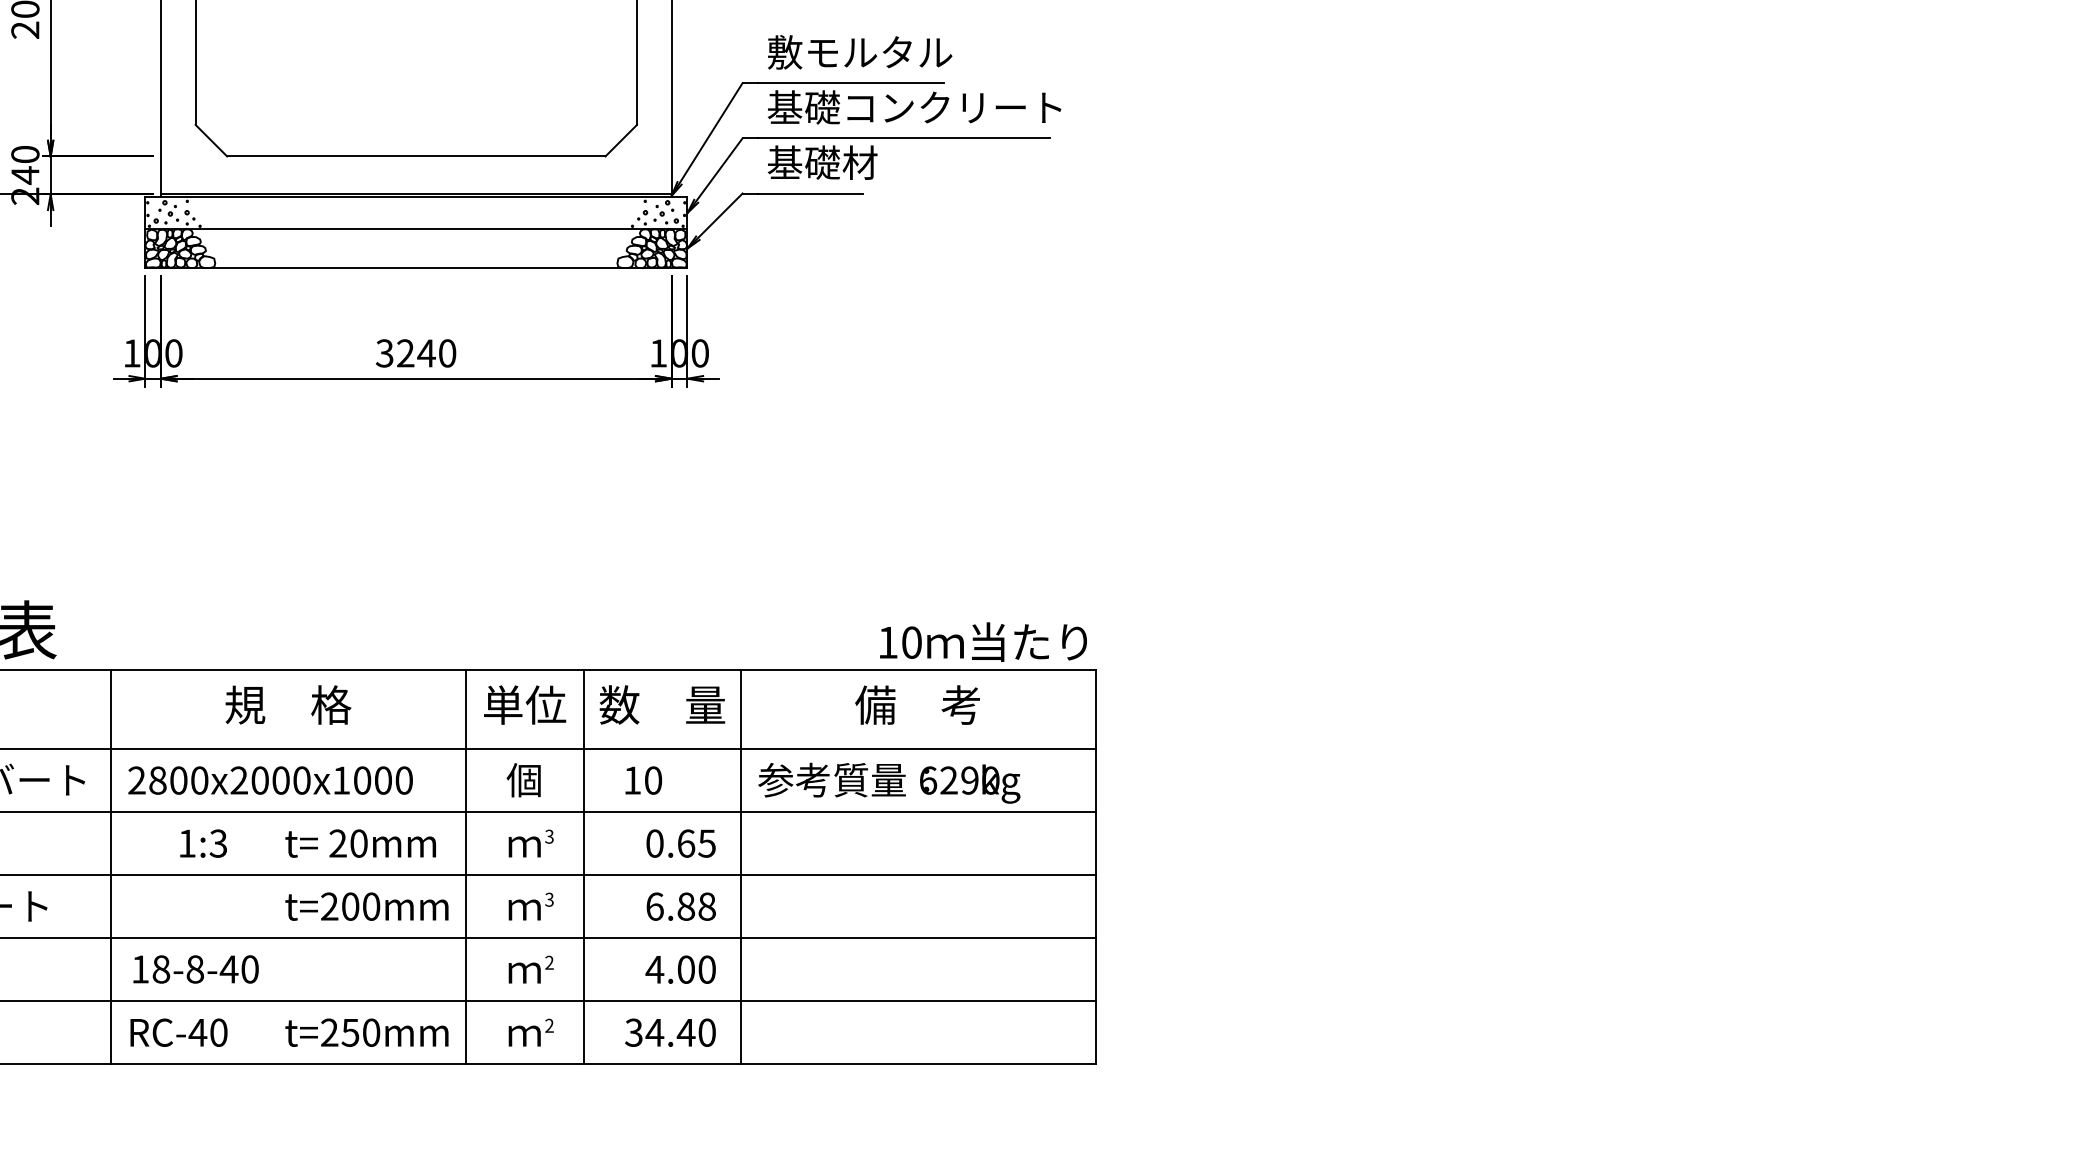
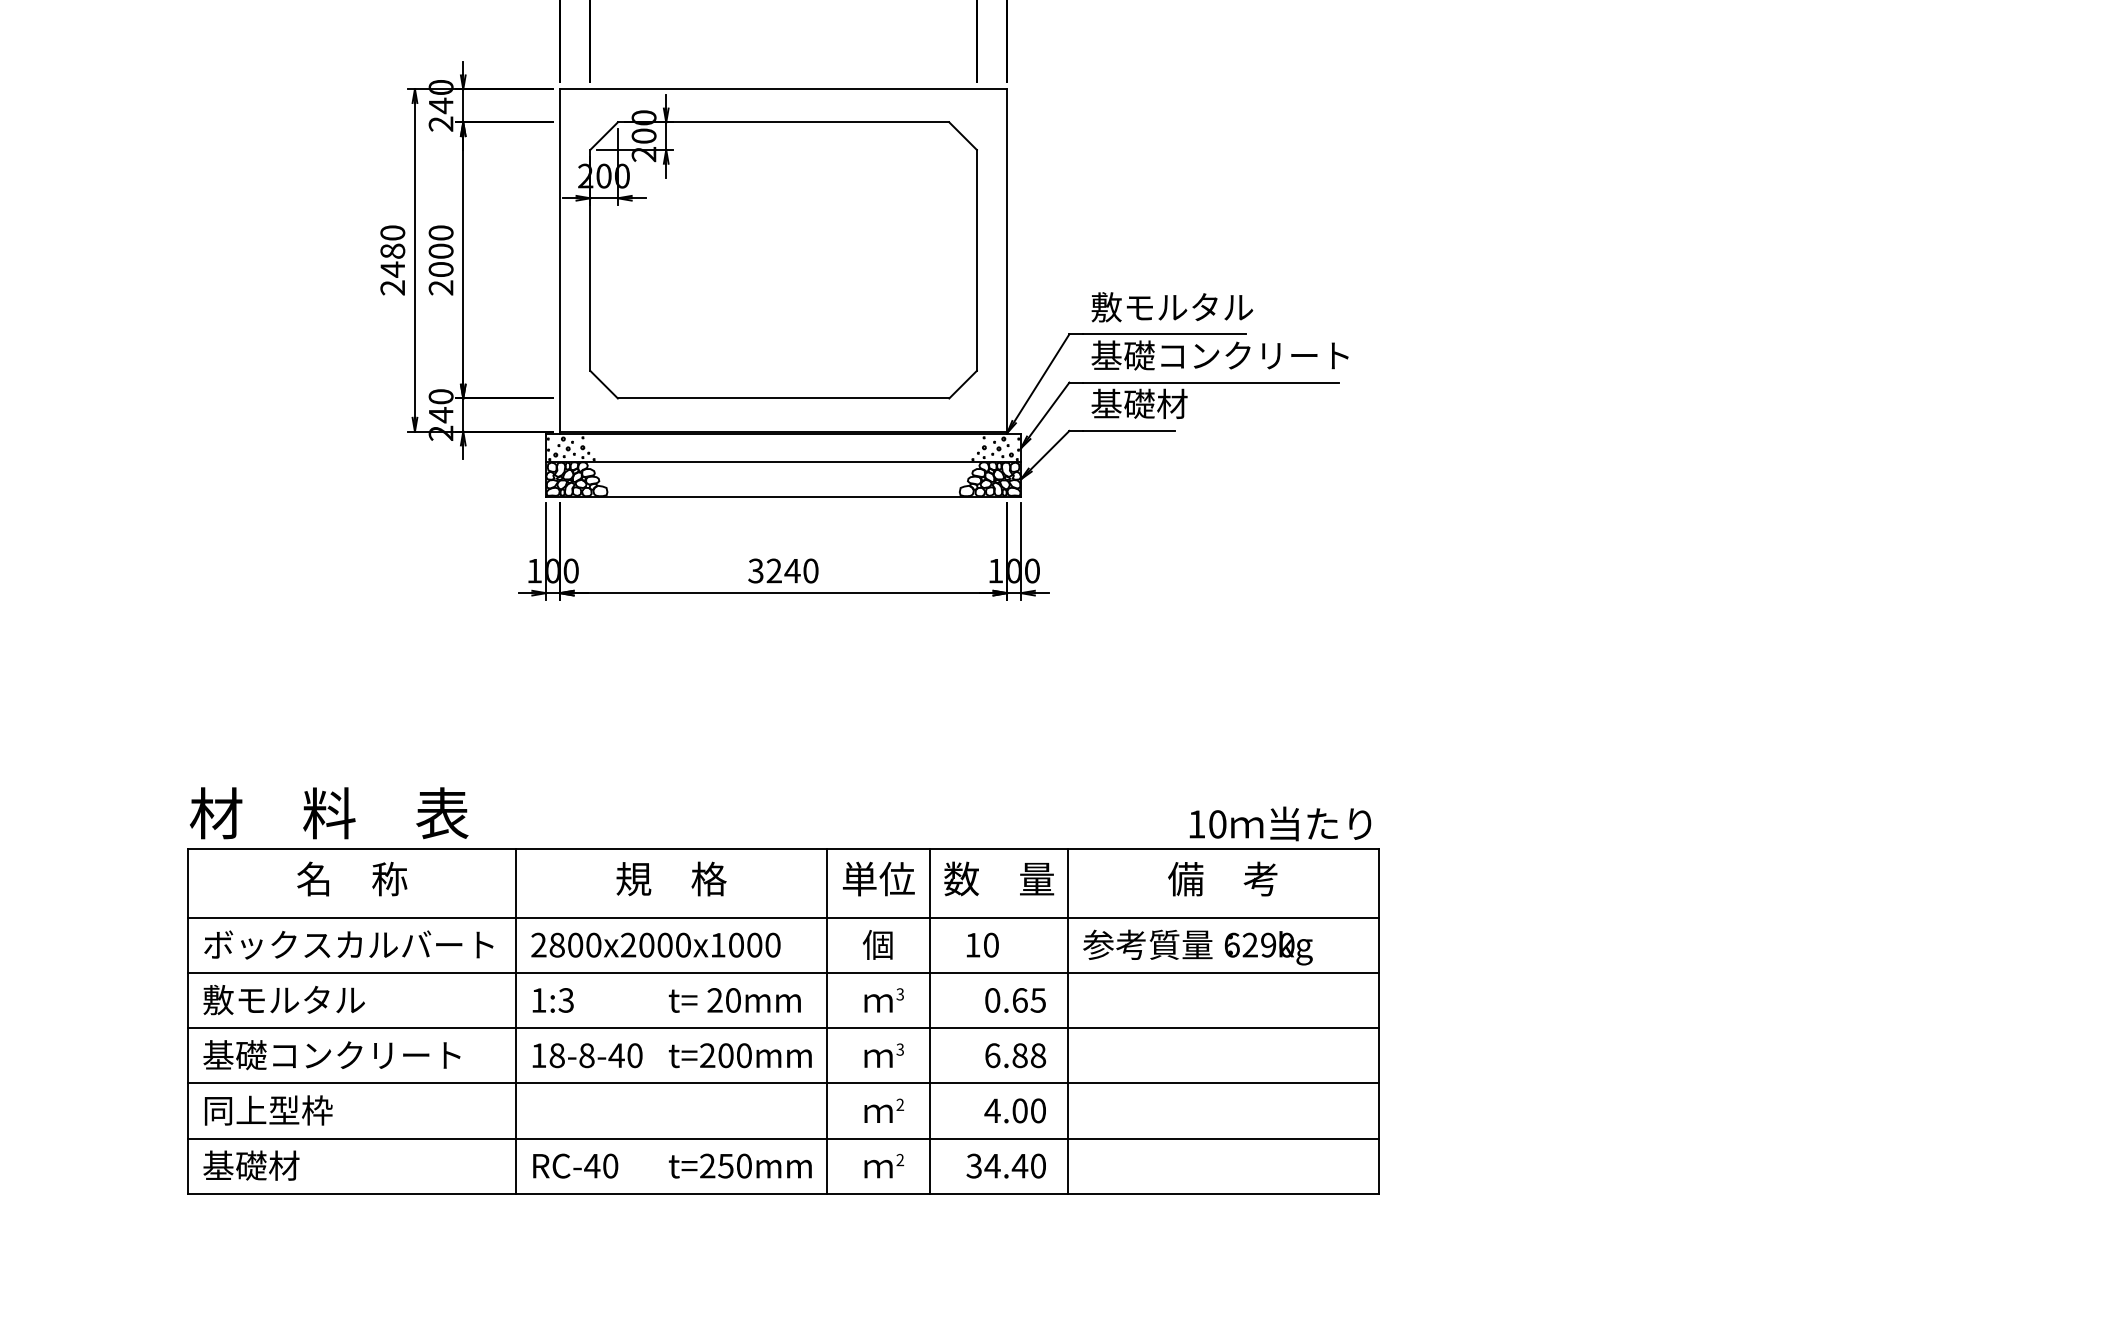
text: (202, 843) -> (552, 1000), moved
text: (195, 969) -> (587, 1055), moved

